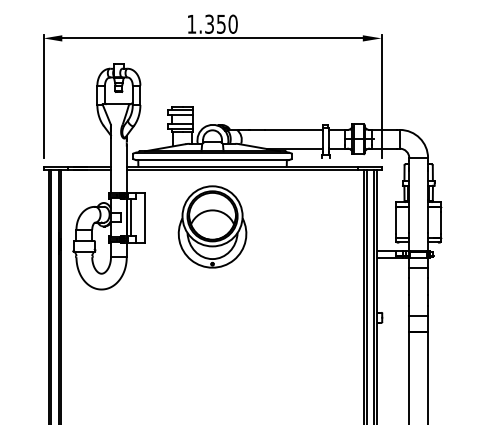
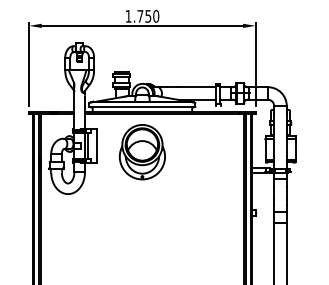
text: (209, 24) -> (140, 16), 1.350 -> 1.750

